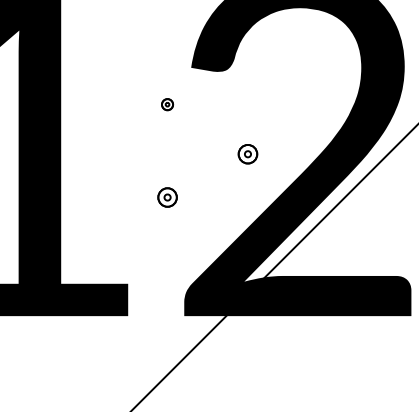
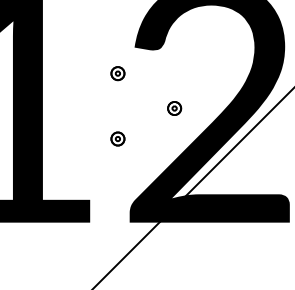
part: (167, 104) -> (117, 73), size x1.67

